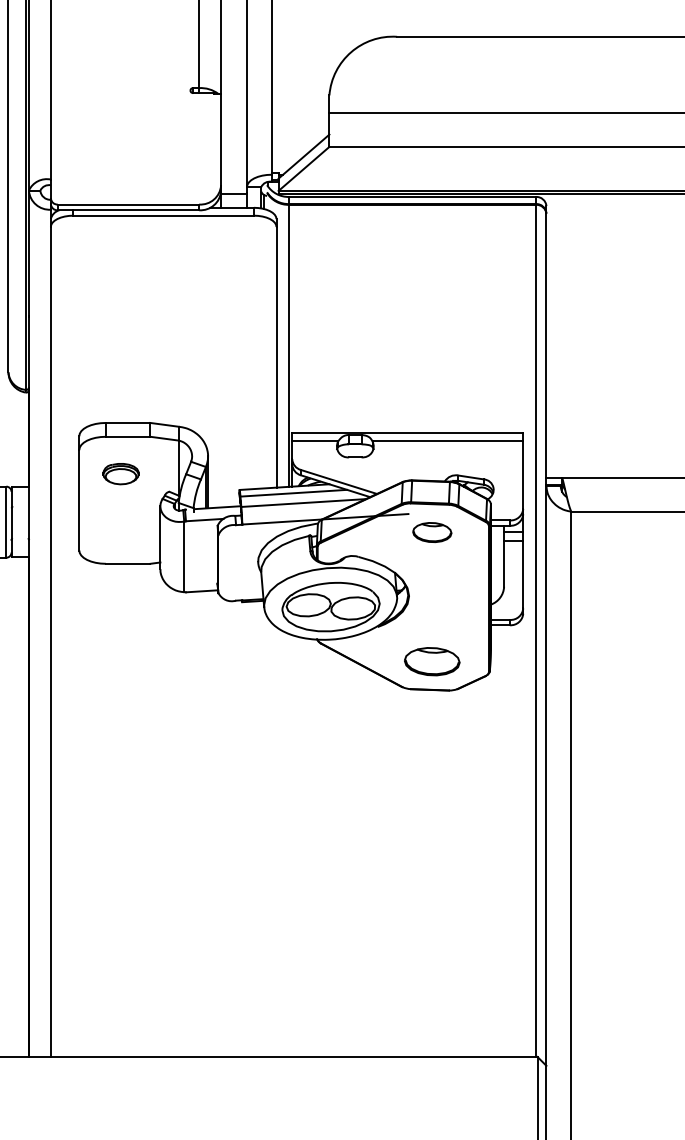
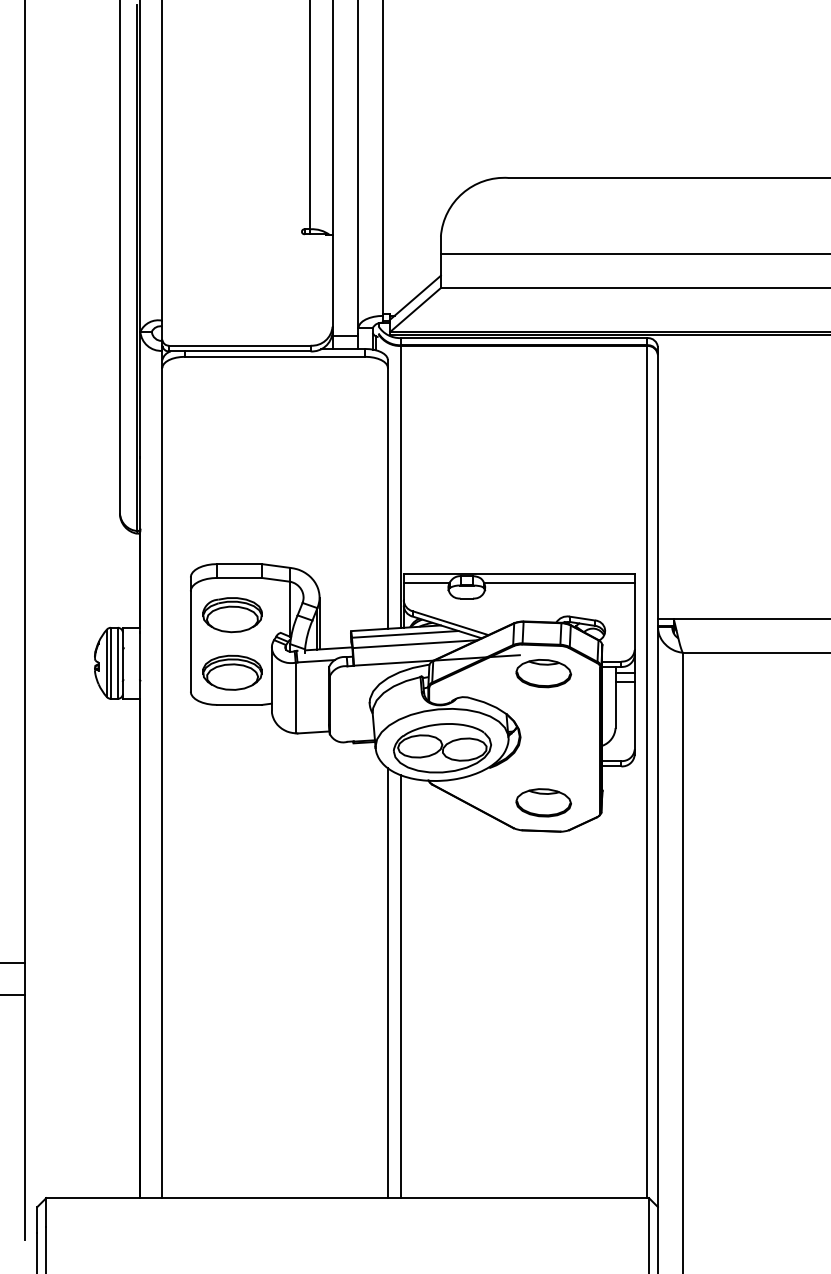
part: (121, 474) -> (232, 615), size x1.67
part: (121, 531) -> (232, 672), added
part: (432, 532) -> (543, 673), size x1.43
line: (276, 842) -> (387, 983), added
line: (289, 845) -> (400, 986), added

